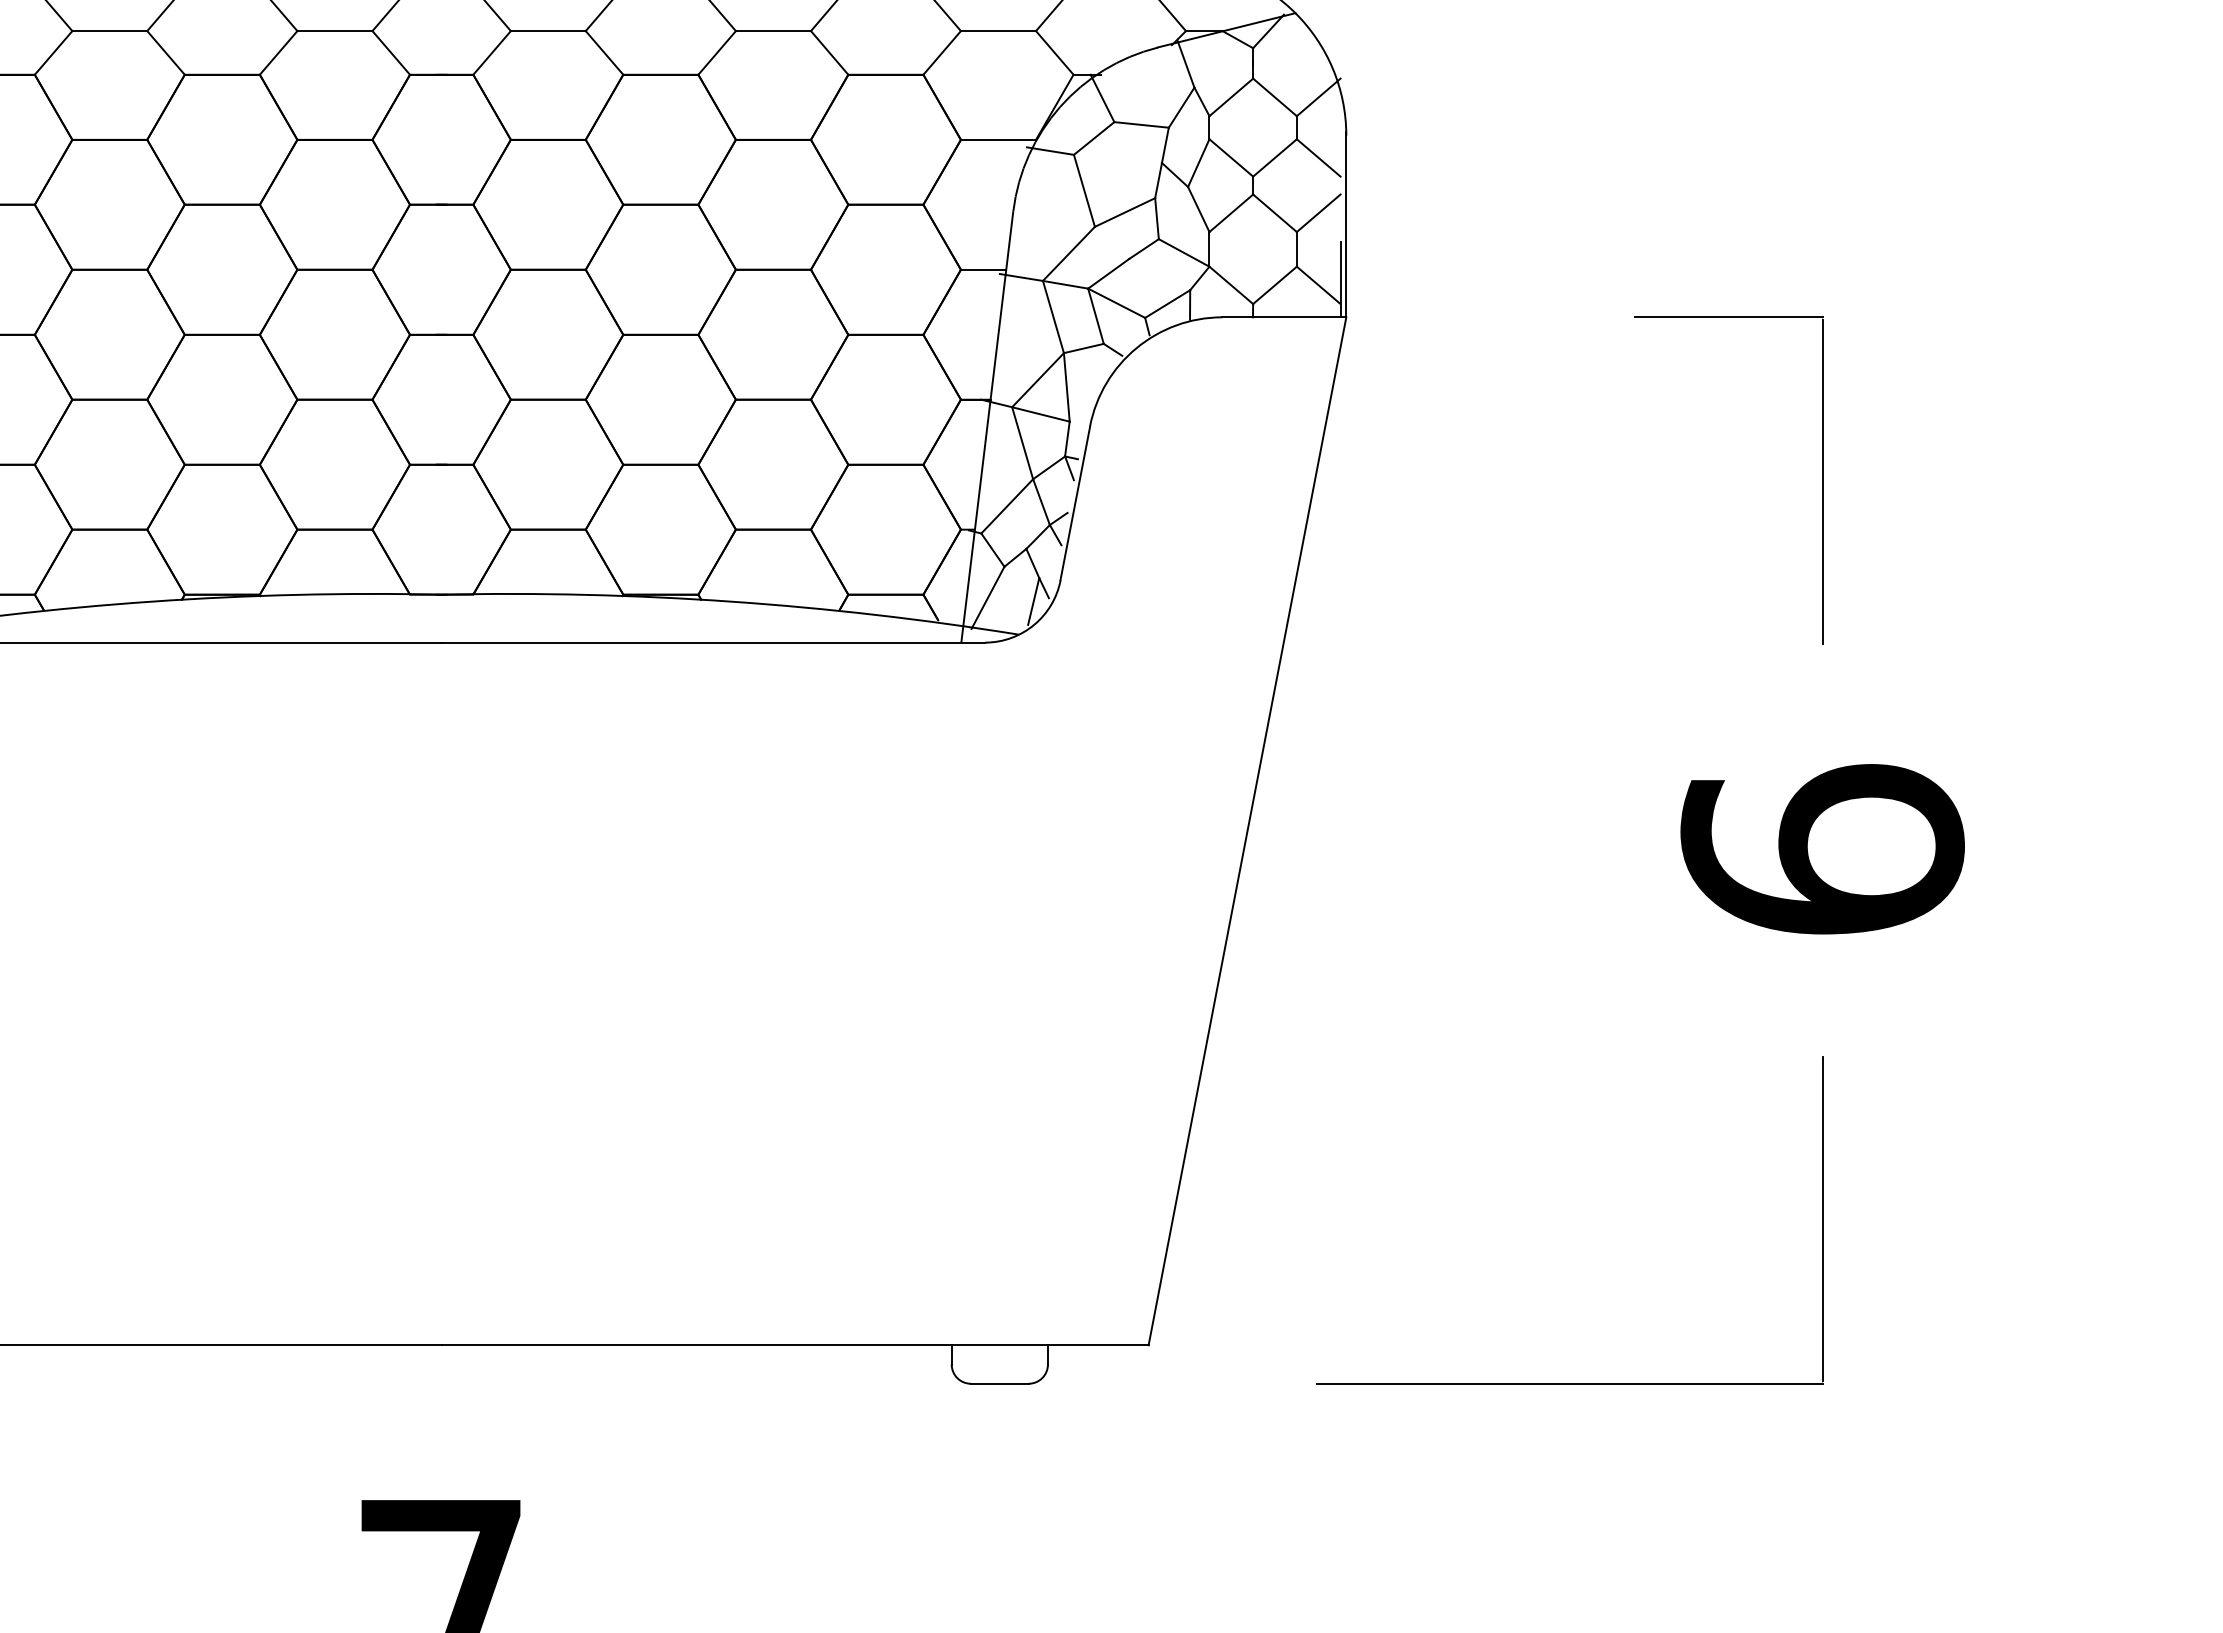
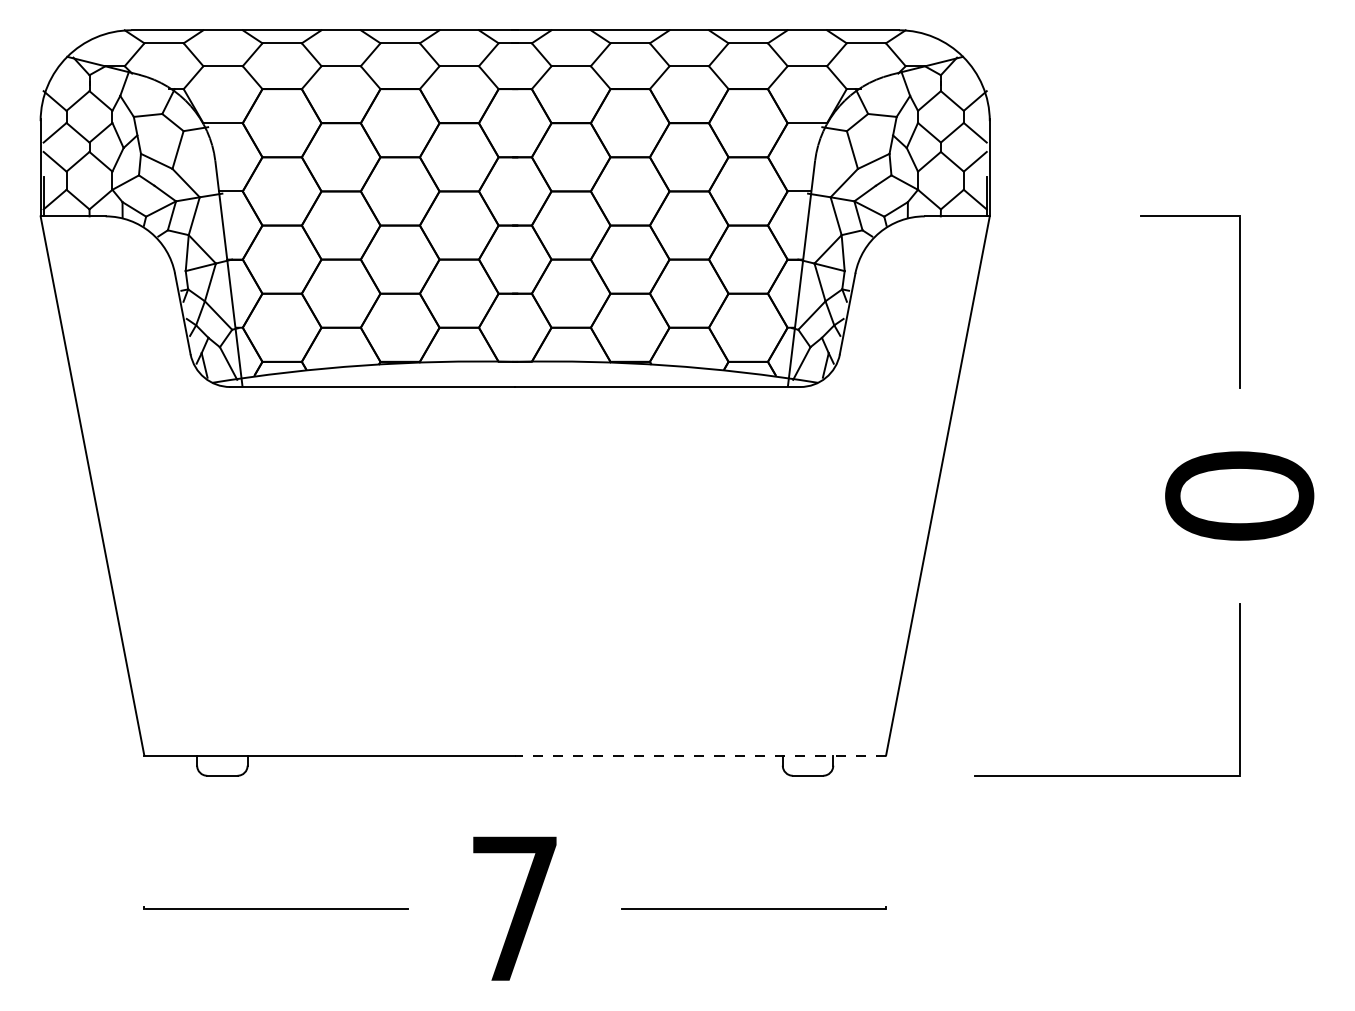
text: (1822, 849) -> (1239, 495), 6 -> 0
line: (794, 1345) -> (700, 755), solid -> dashed

